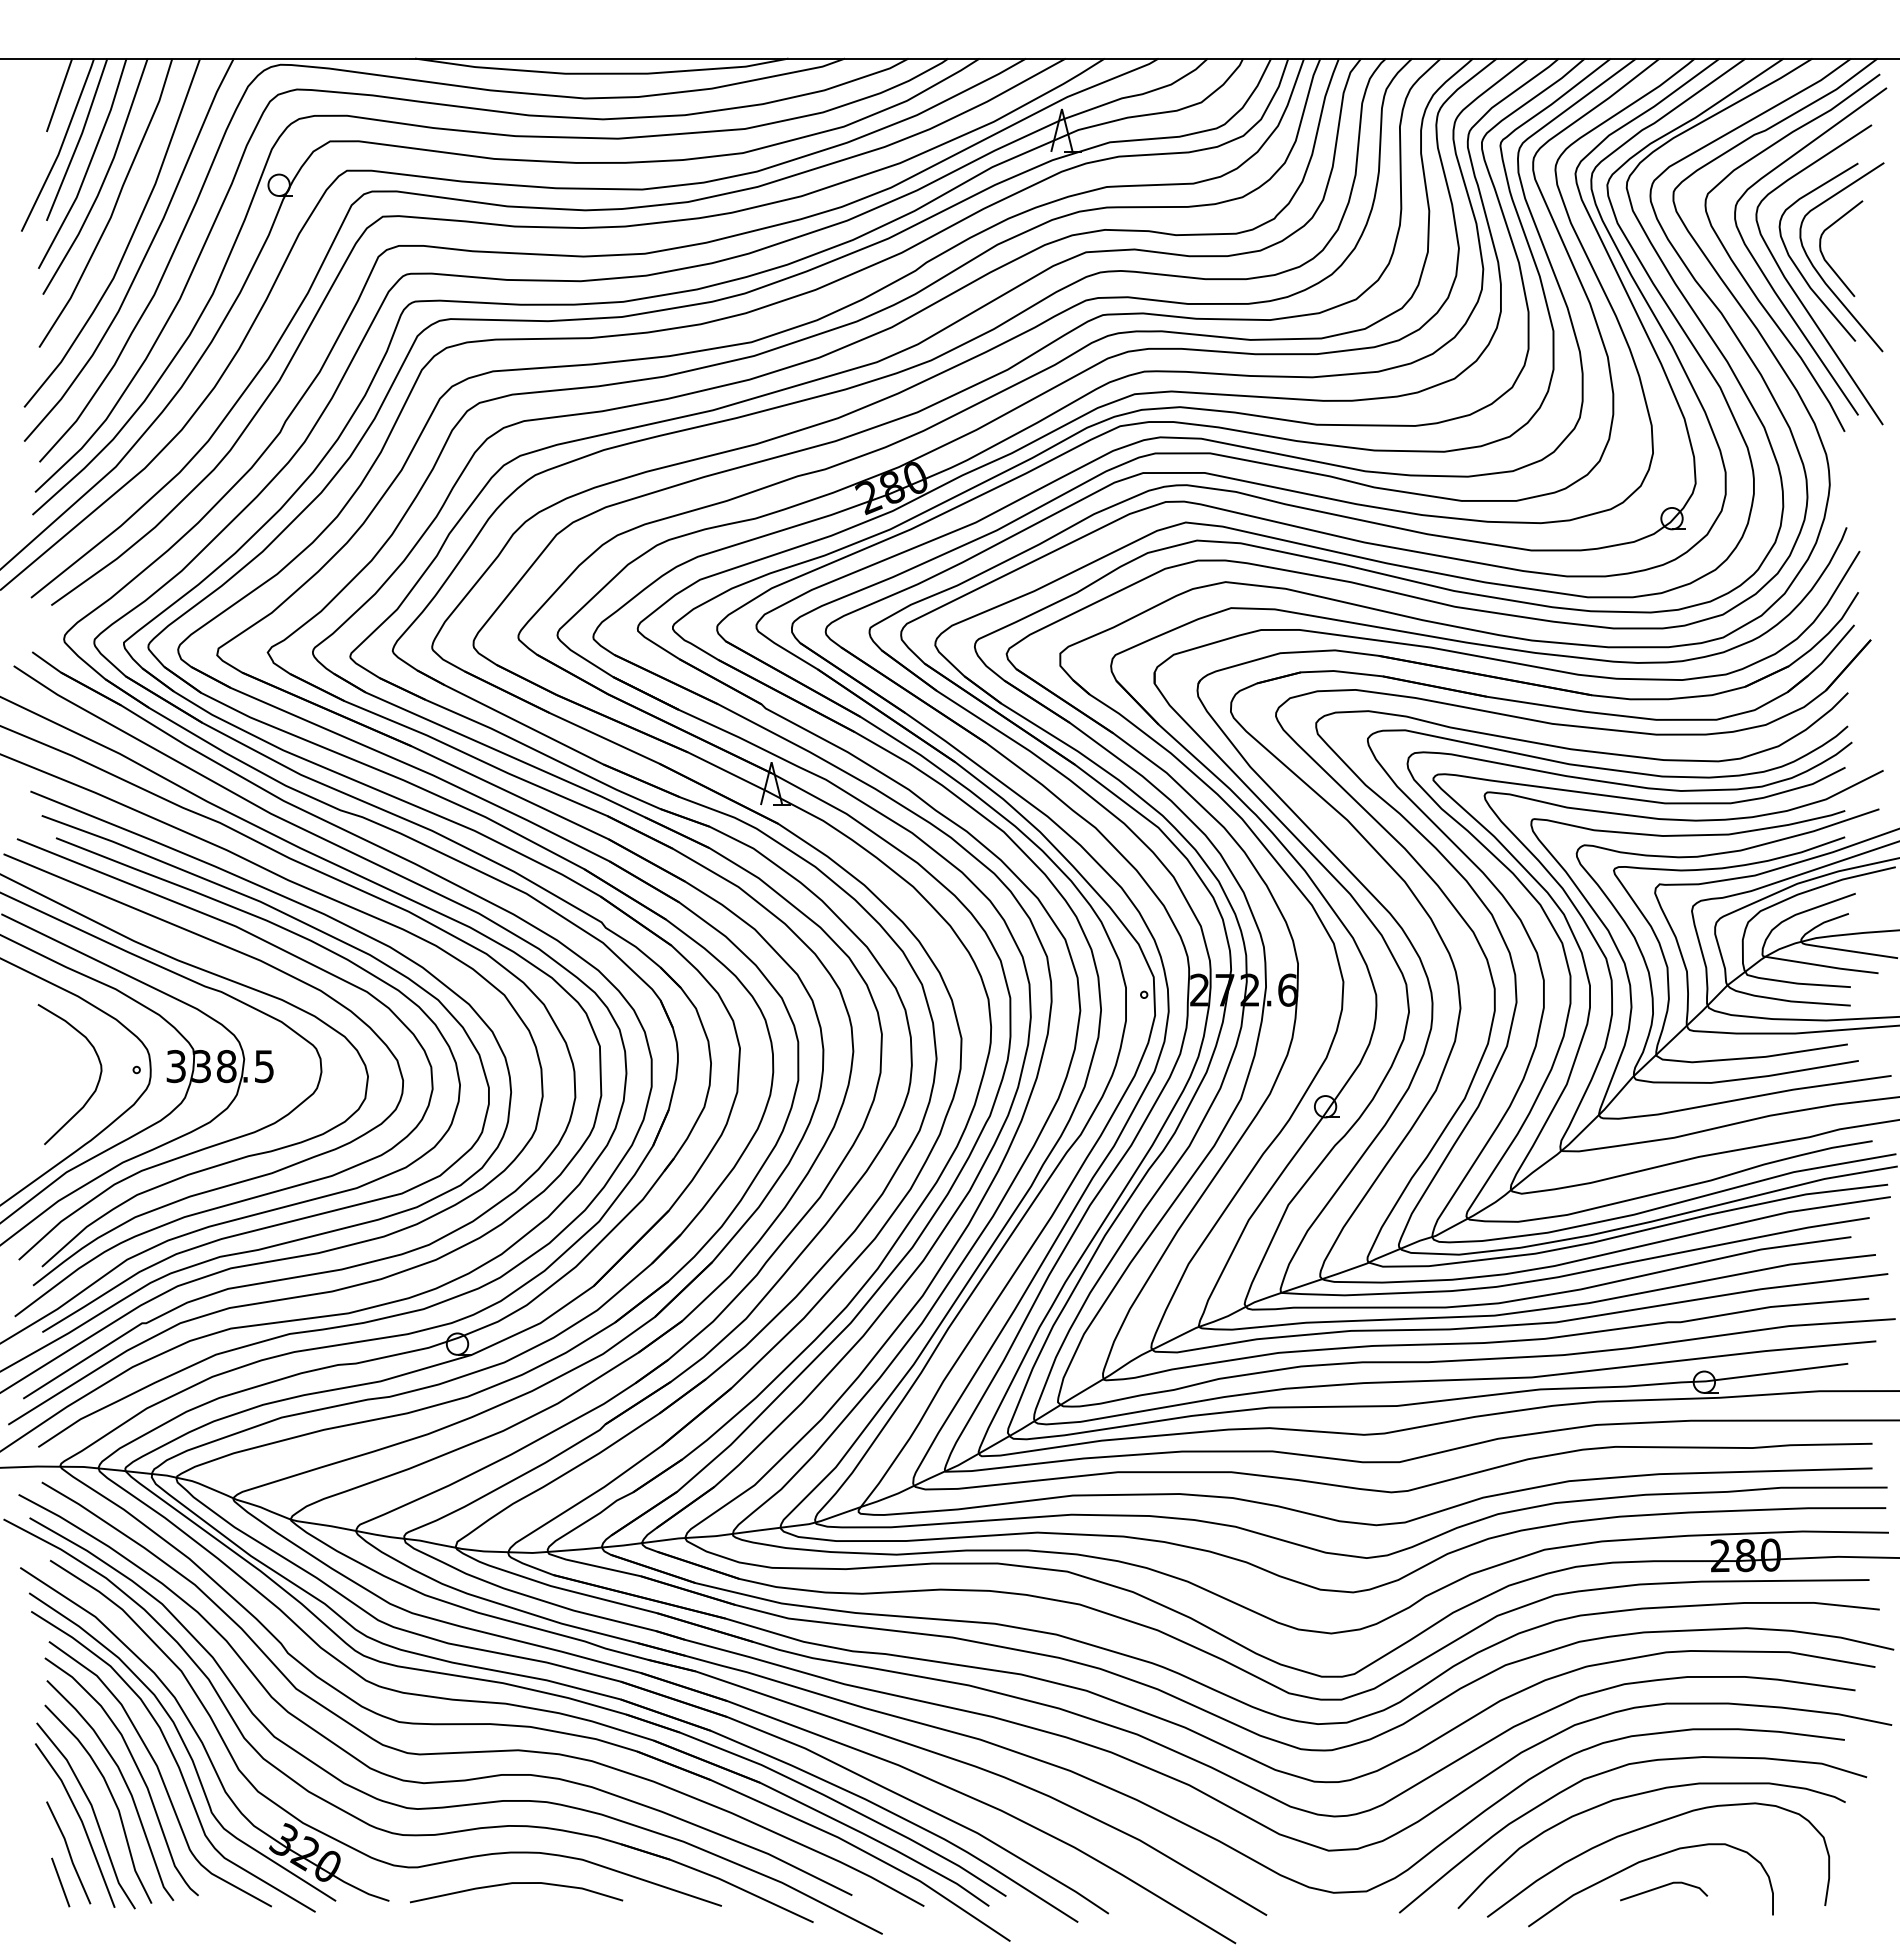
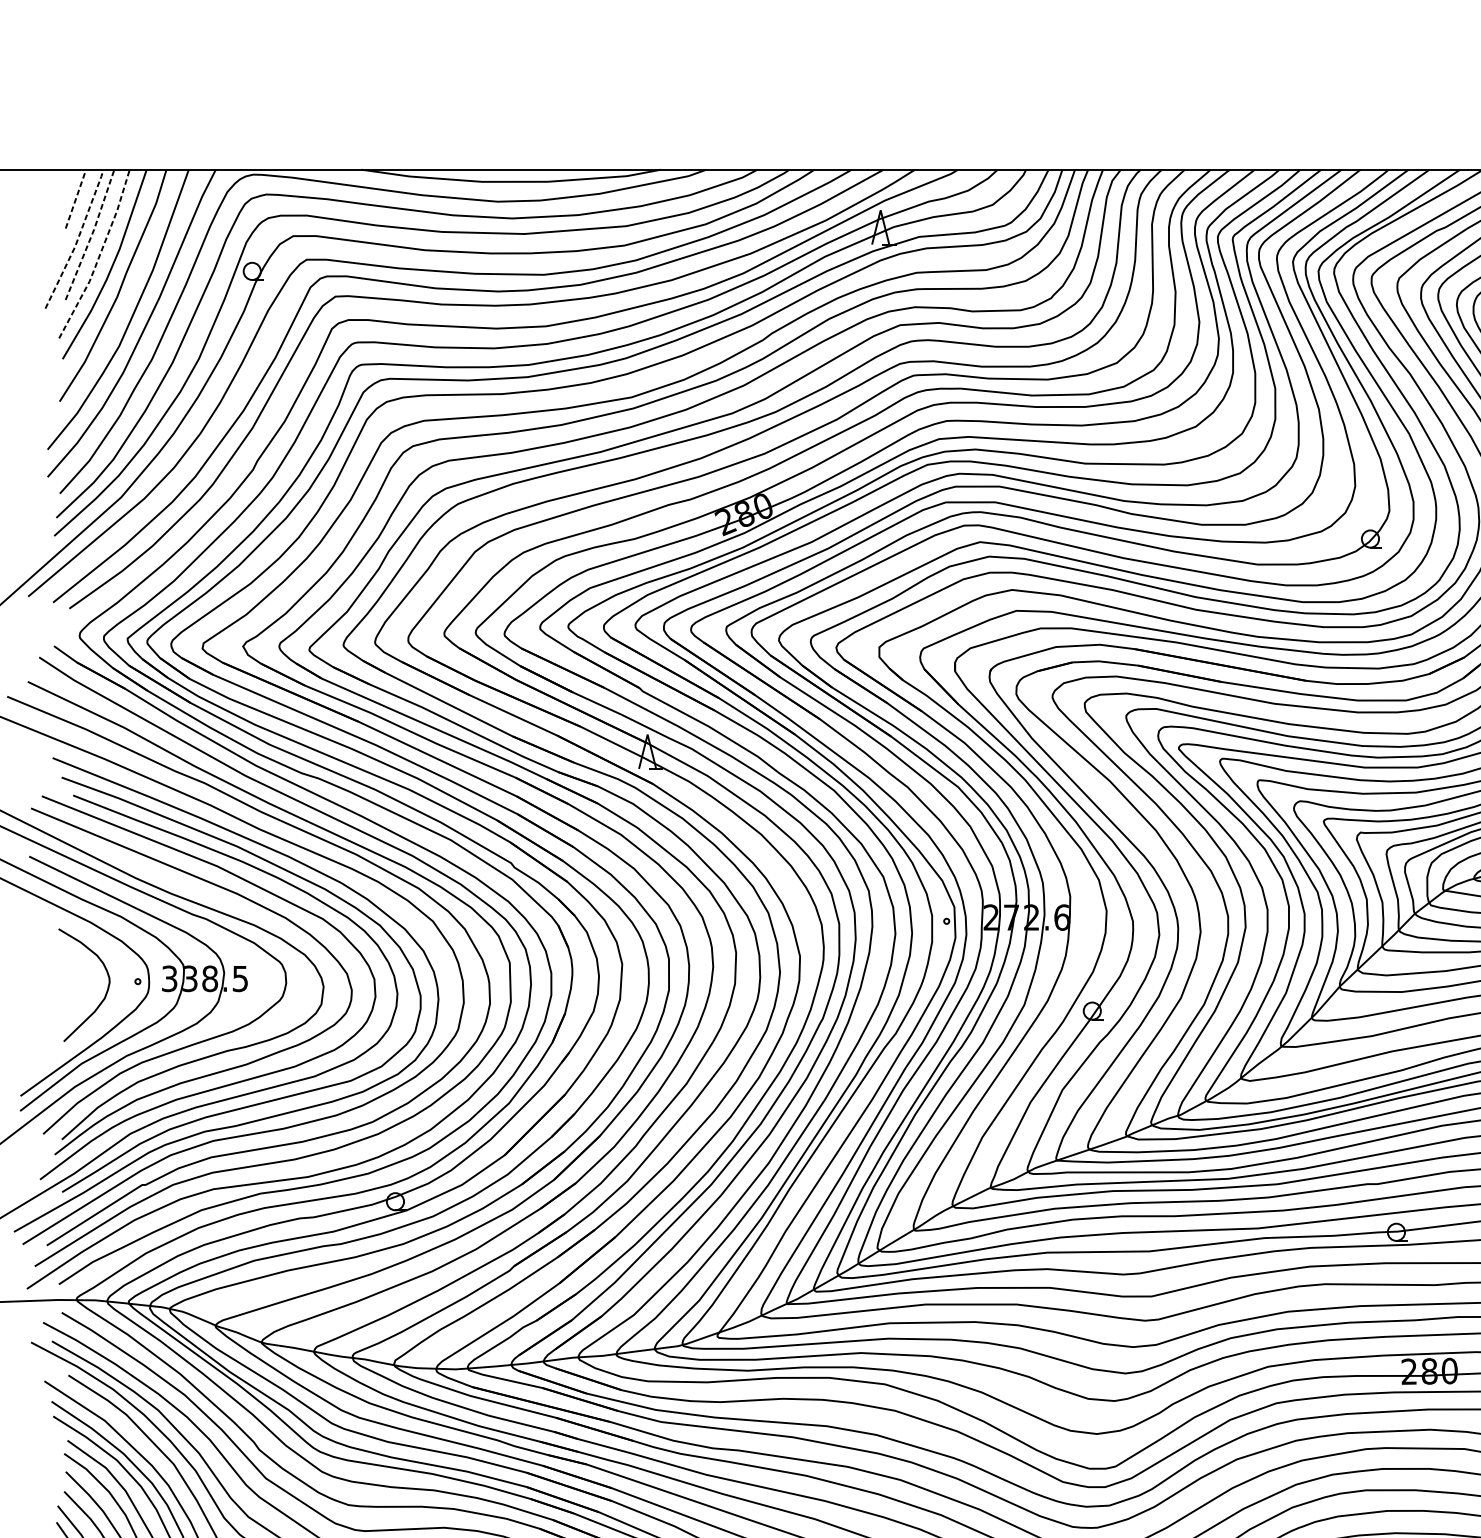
line: (59, 95) -> (75, 199), solid -> dashed
line: (79, 139) -> (91, 234), solid -> dashed
line: (61, 146) -> (77, 240), solid -> dashed
line: (88, 166) -> (99, 256), solid -> dashed

